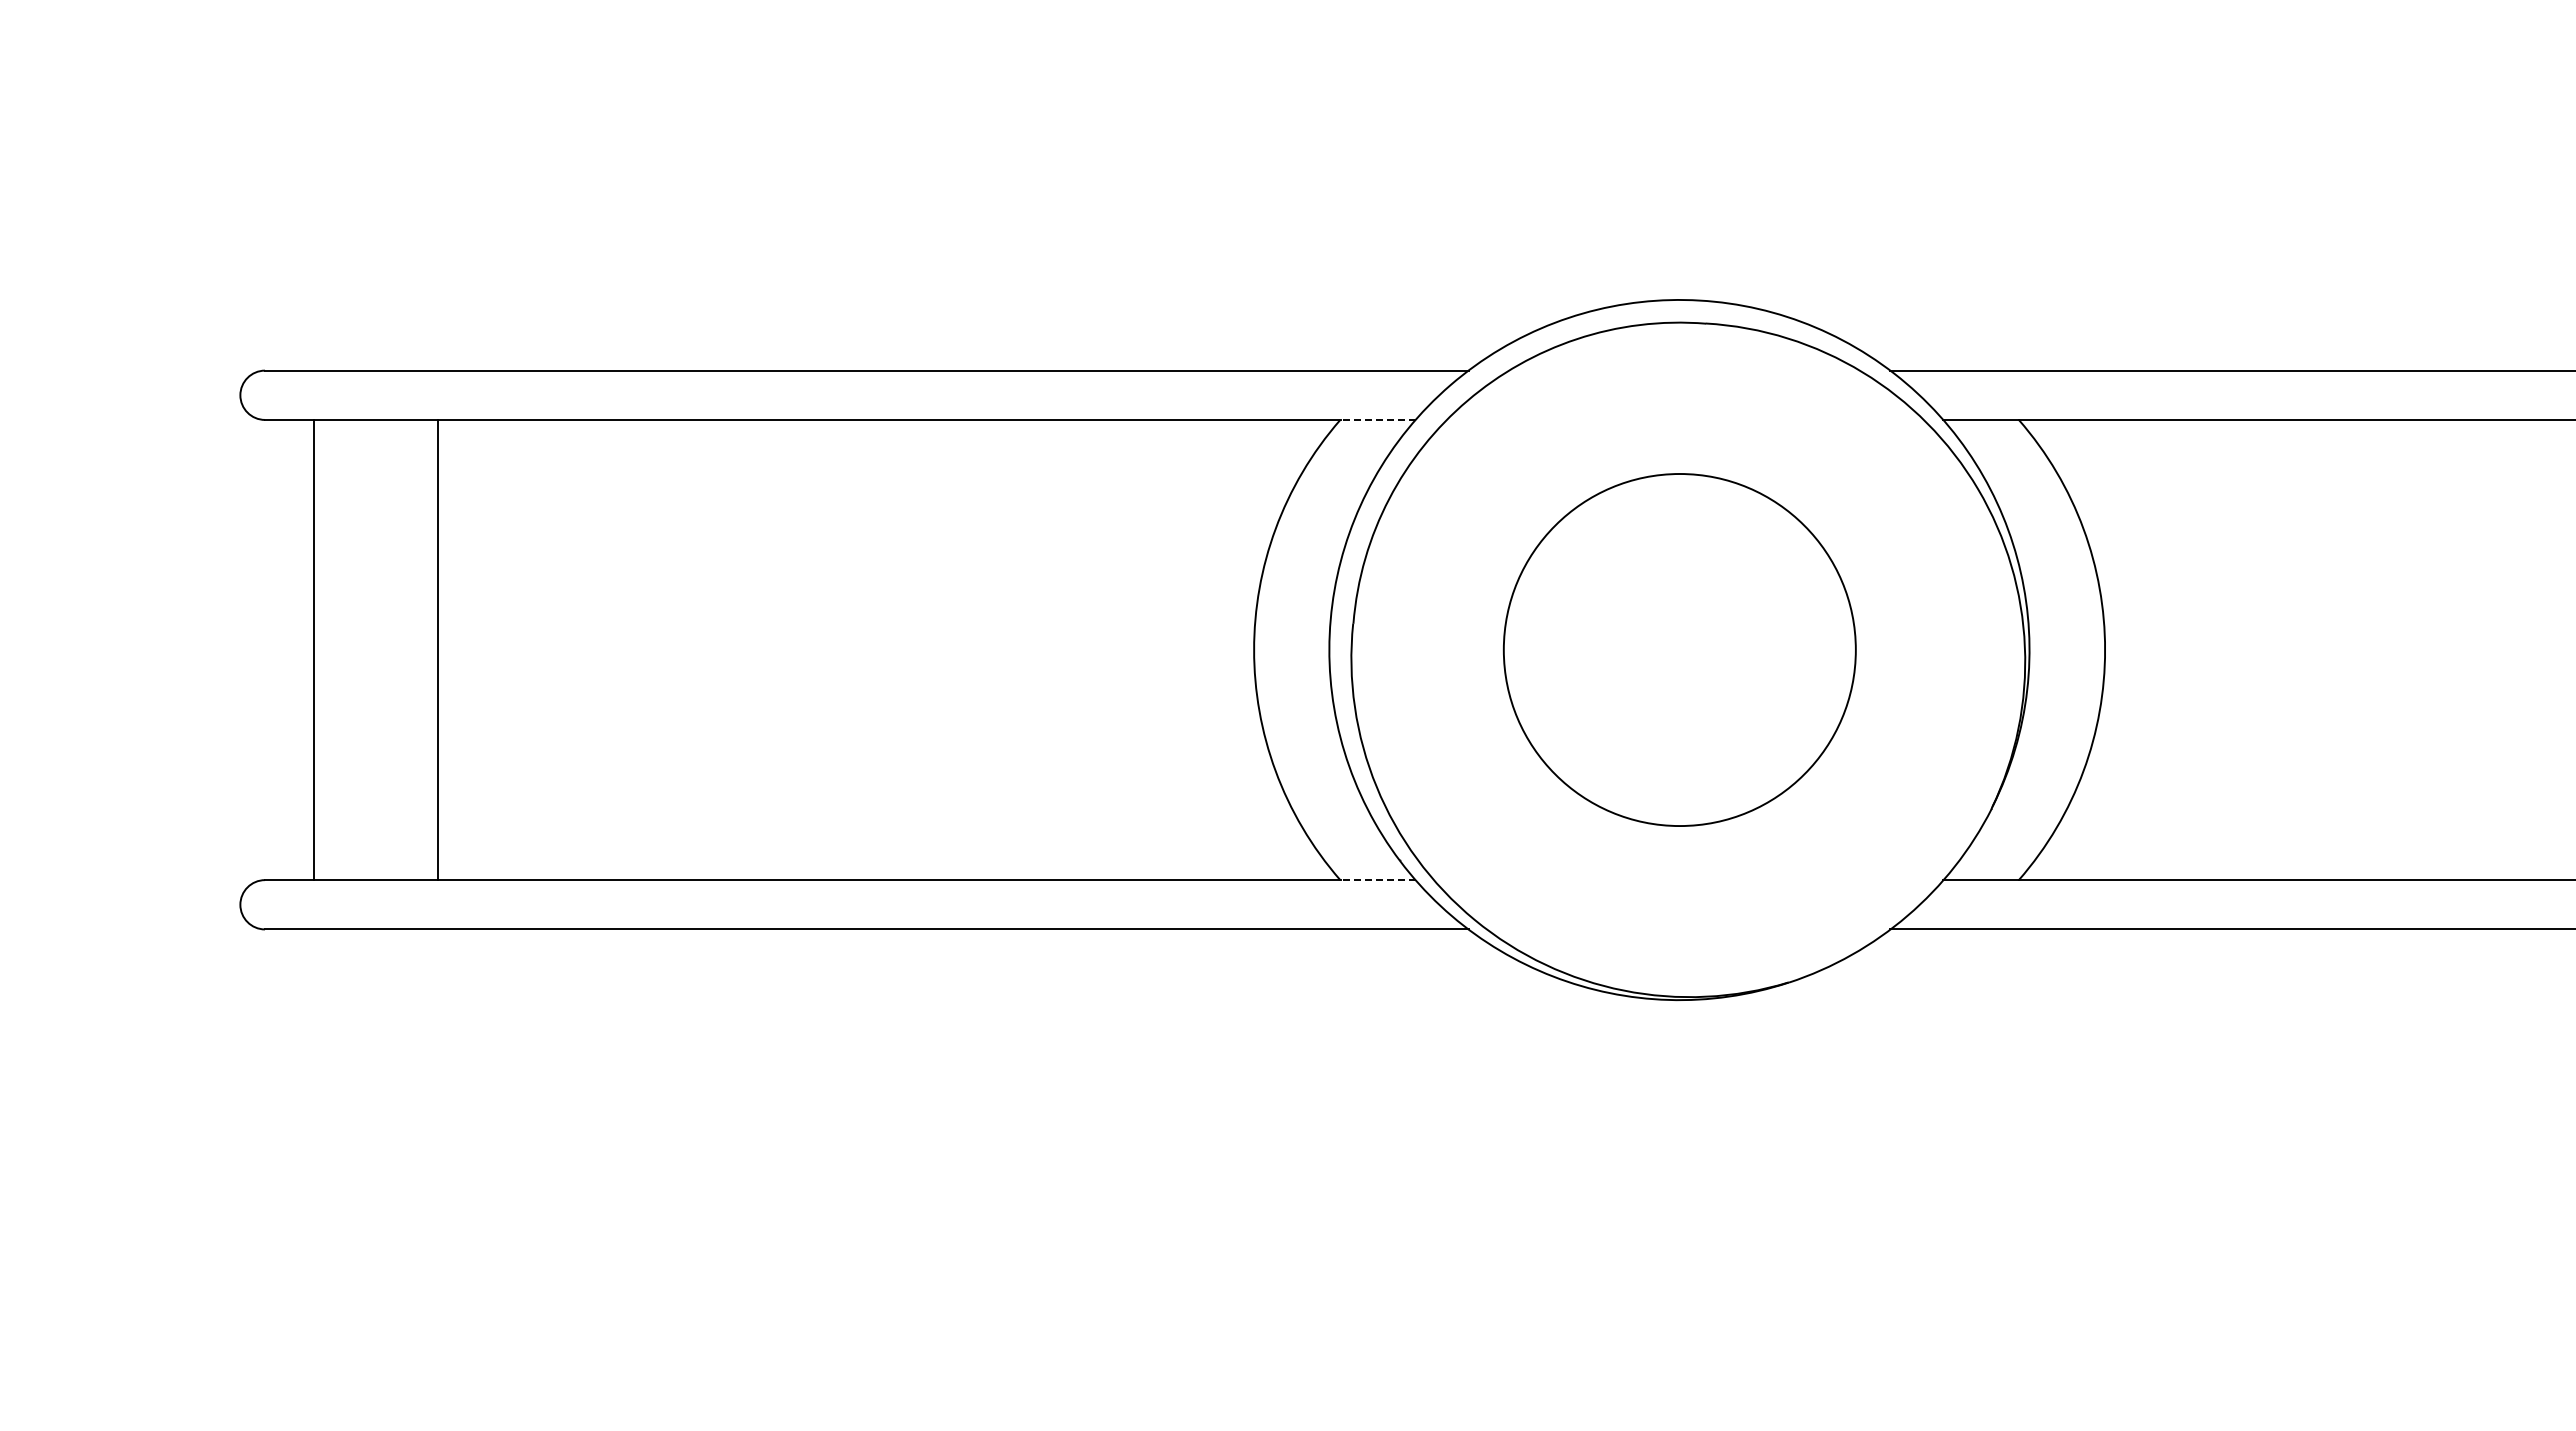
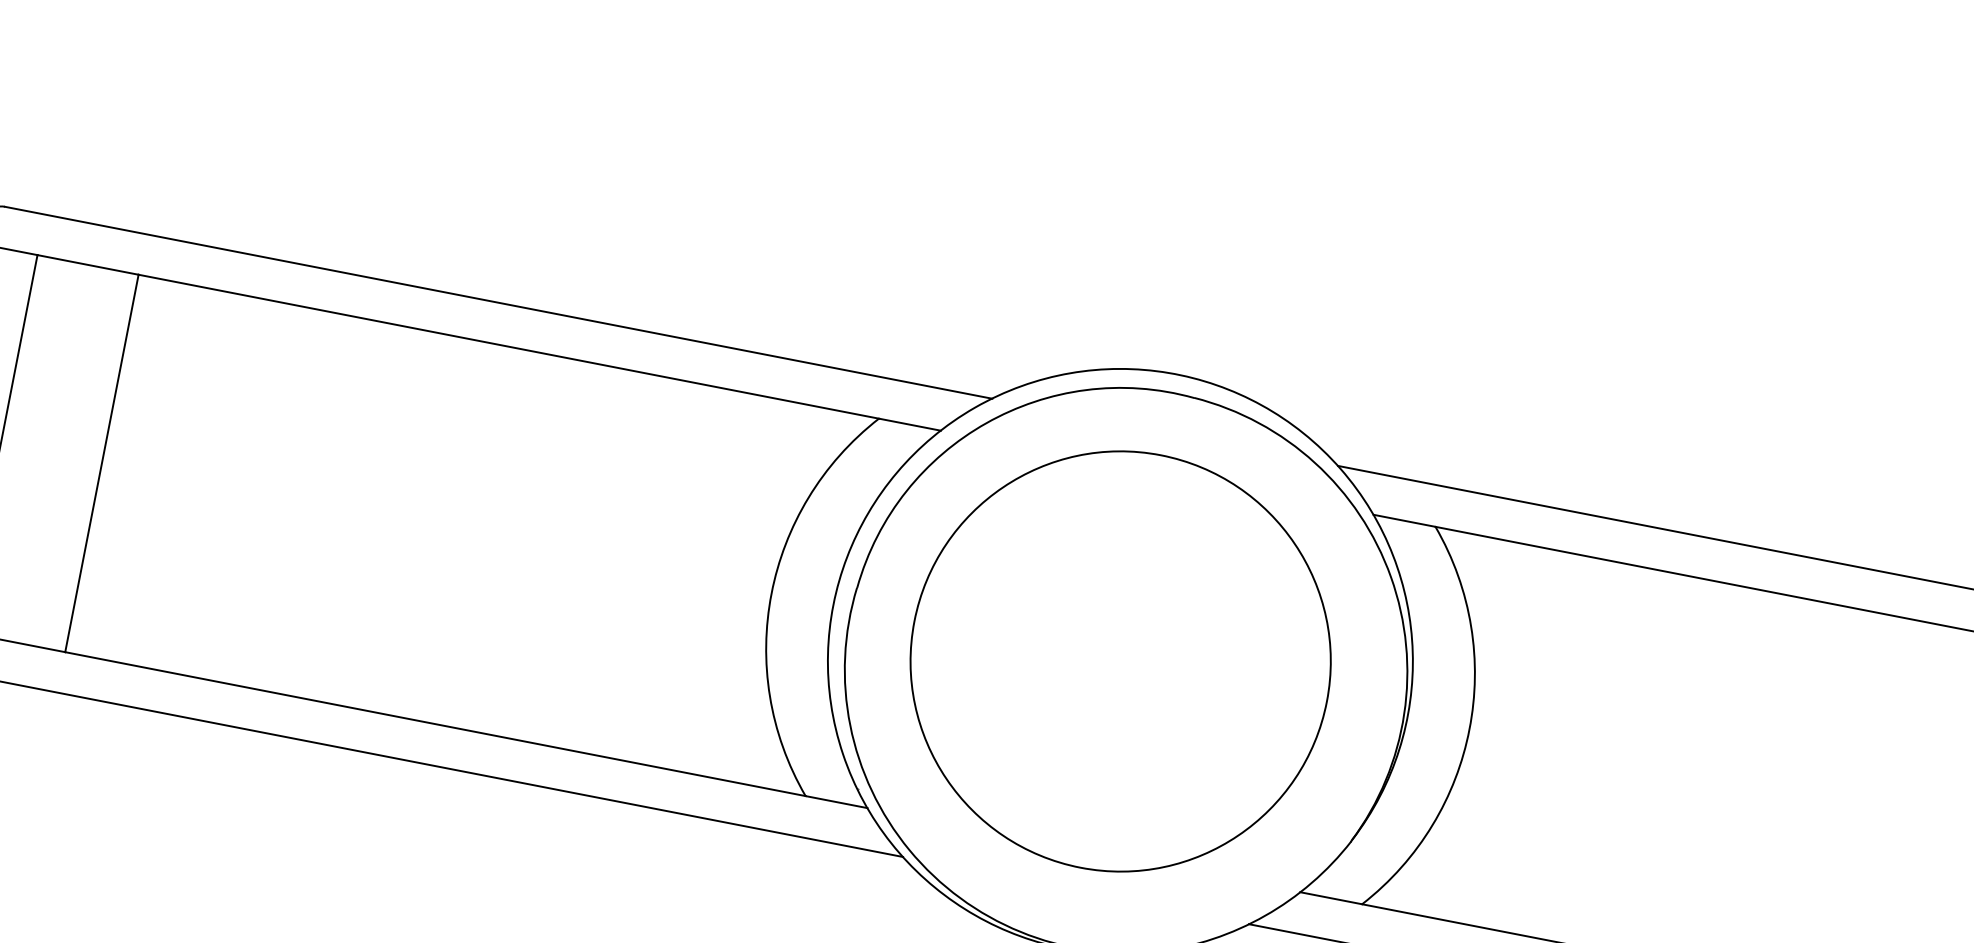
line: (1378, 419) -> (910, 424), dashed -> solid
circle: (1679, 649) -> (1120, 661), size x1.43
line: (1378, 880) -> (836, 802), dashed -> solid

